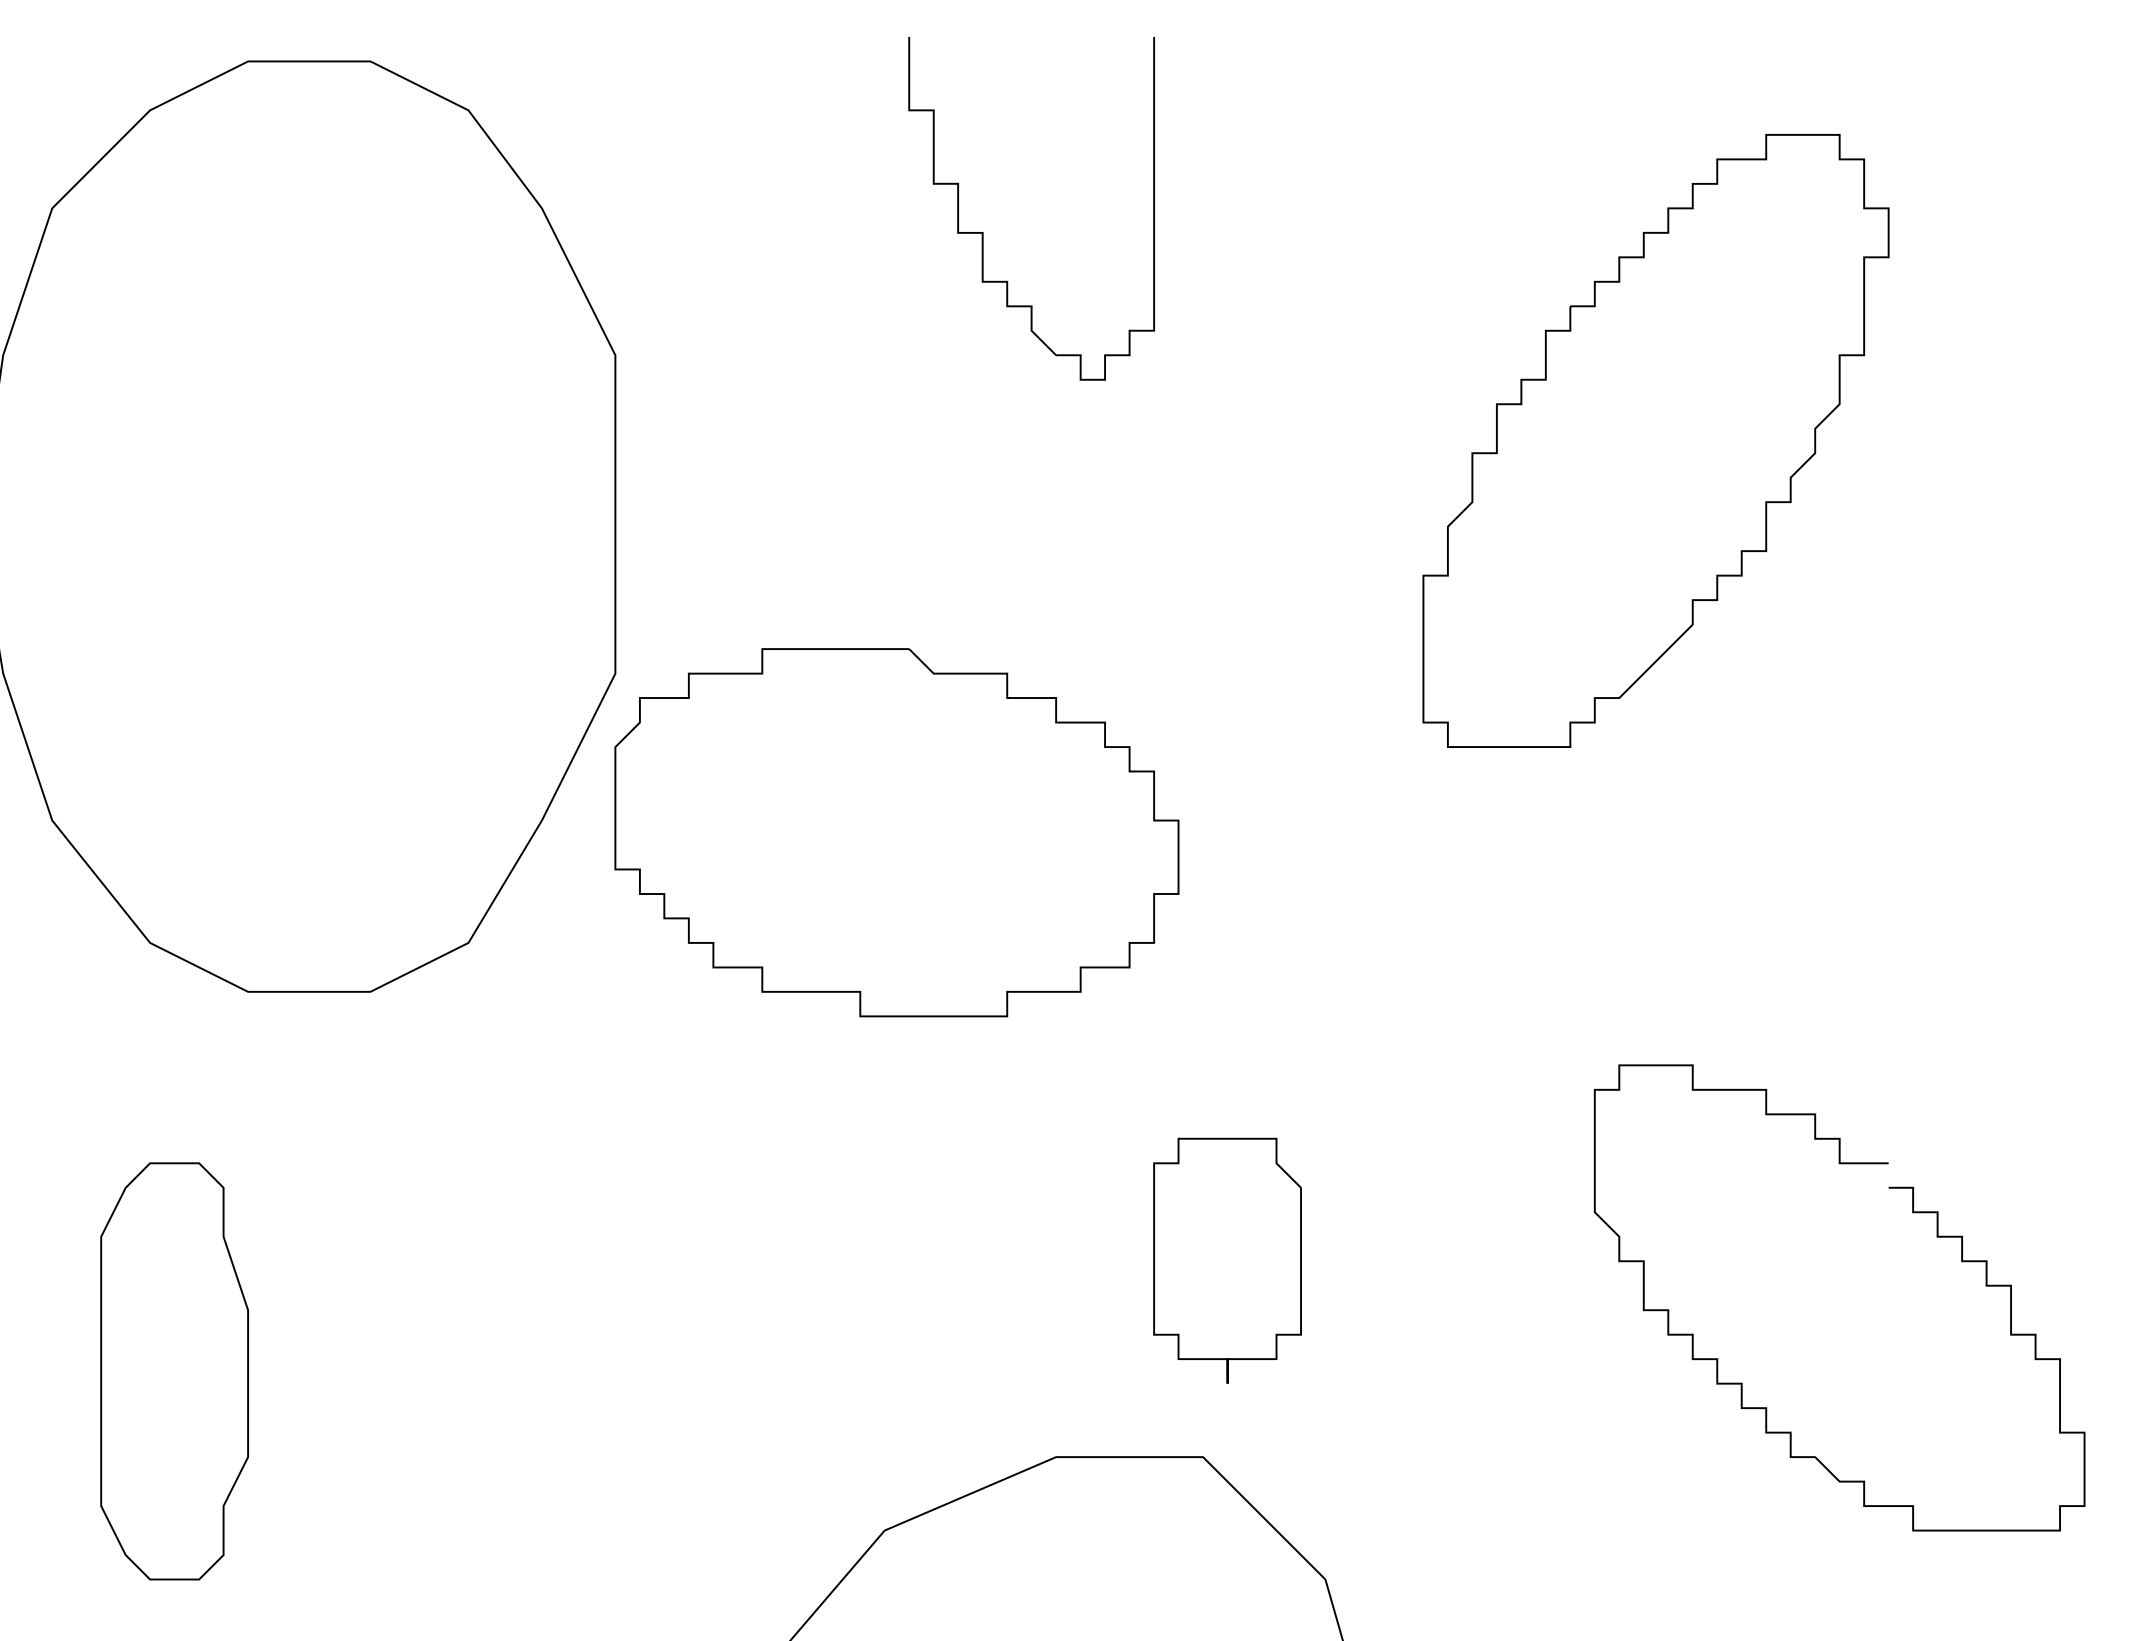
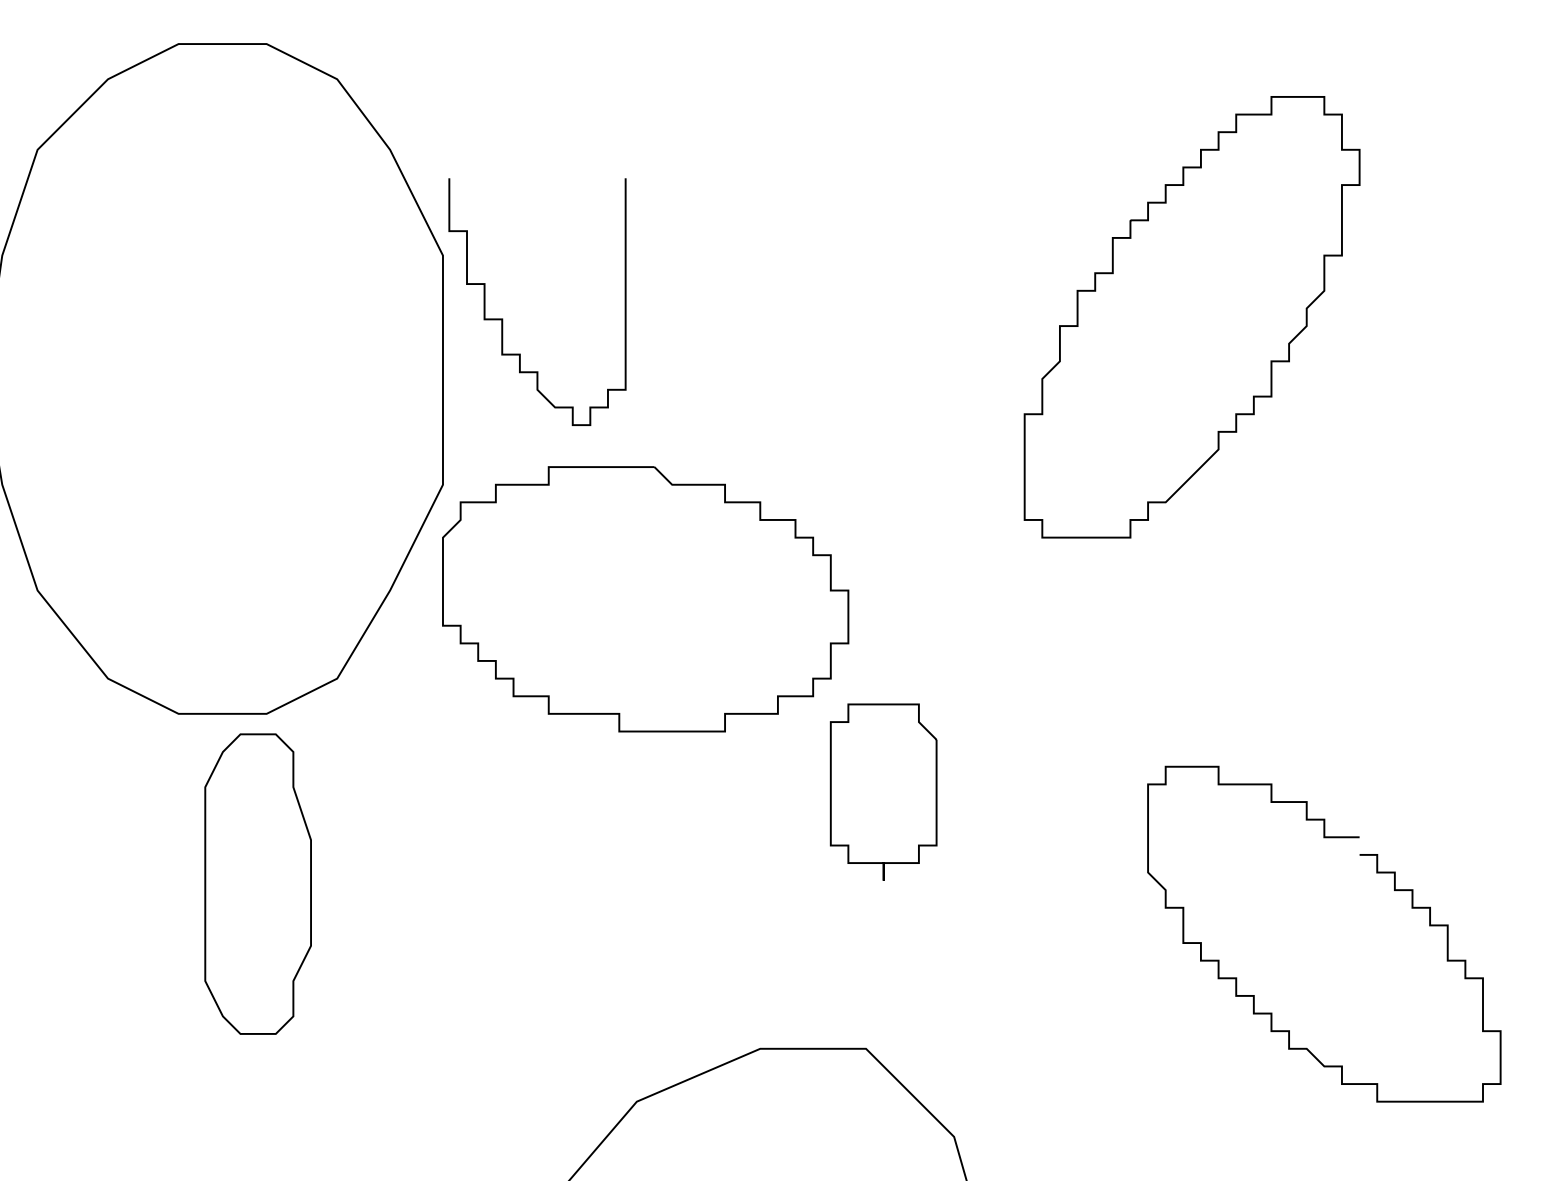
part: (983, 232) -> (502, 319), moved
part: (1227, 1260) -> (883, 792), moved
part: (174, 1371) -> (258, 884), moved

